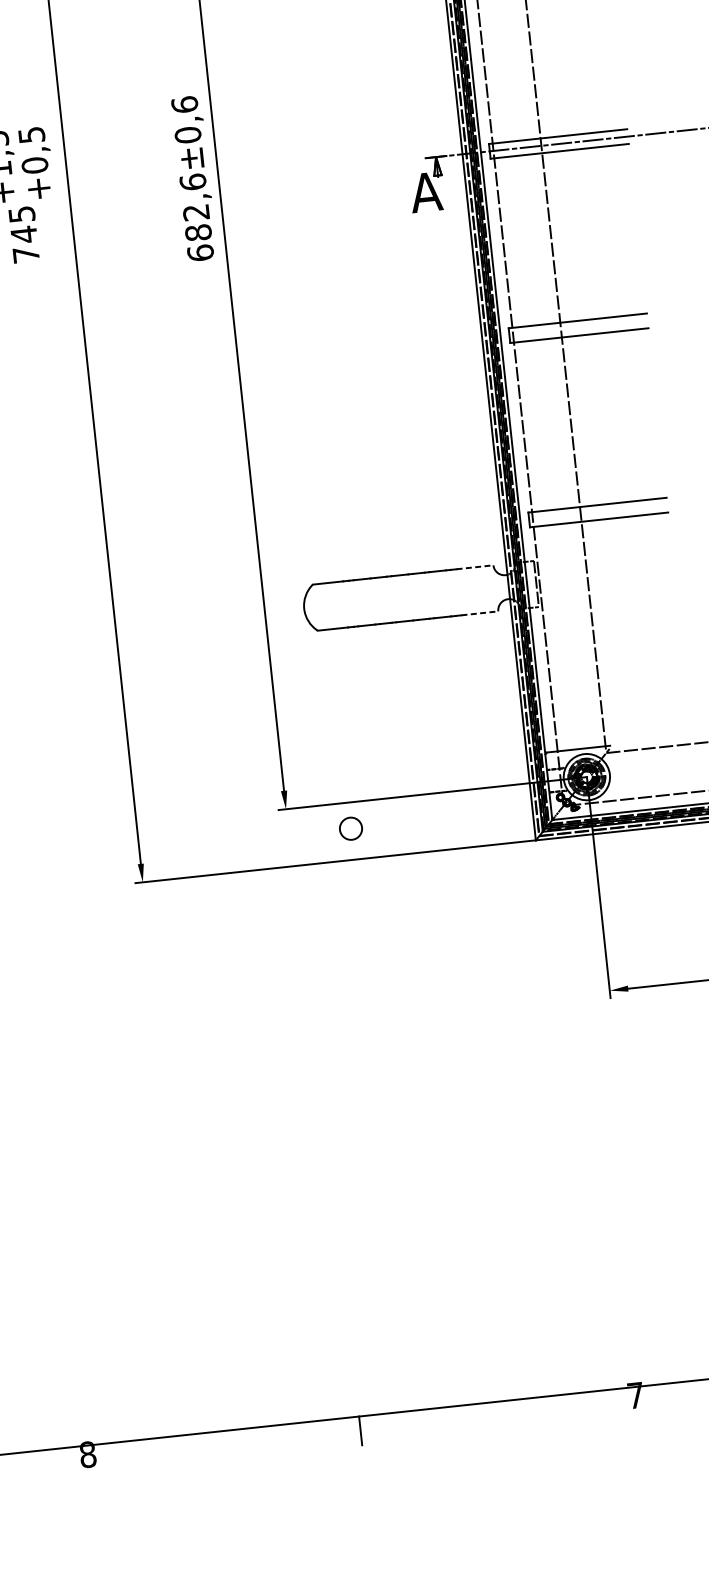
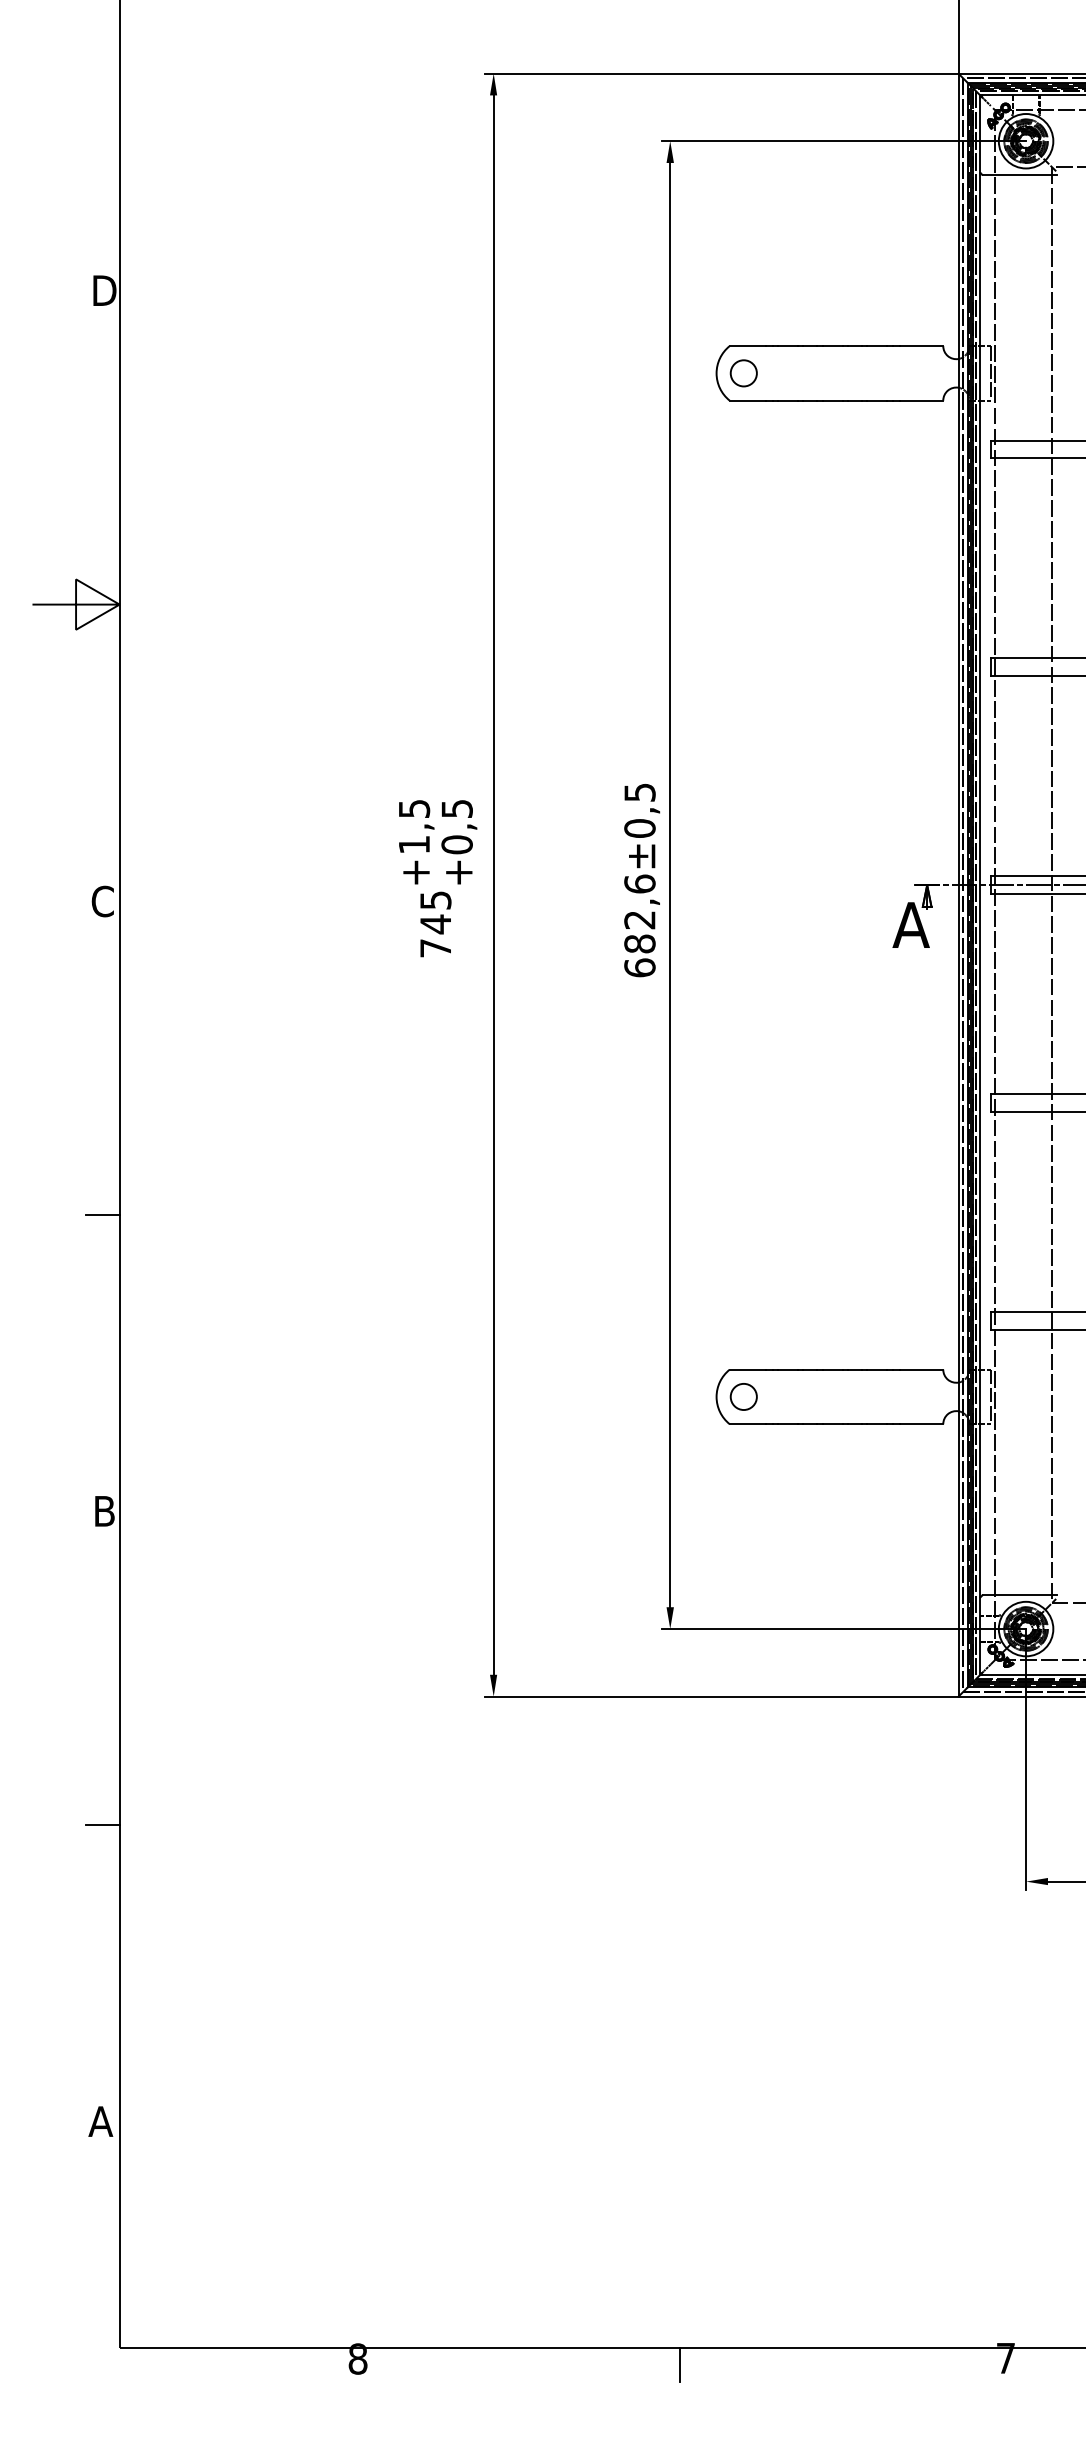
text: (184, 104) -> (639, 792), ±0,6 -> ±0,5
line: (475, 567) -> (921, 1369), dashed -> solid
line: (479, 613) -> (921, 1424), dashed -> solid
circle: (350, 828) -> (743, 1396), moved

